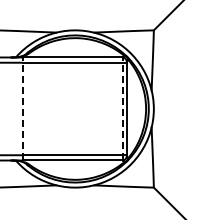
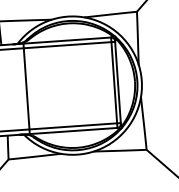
line: (22, 108) -> (26, 88), dashed -> solid
line: (122, 108) -> (114, 82), dashed -> solid

